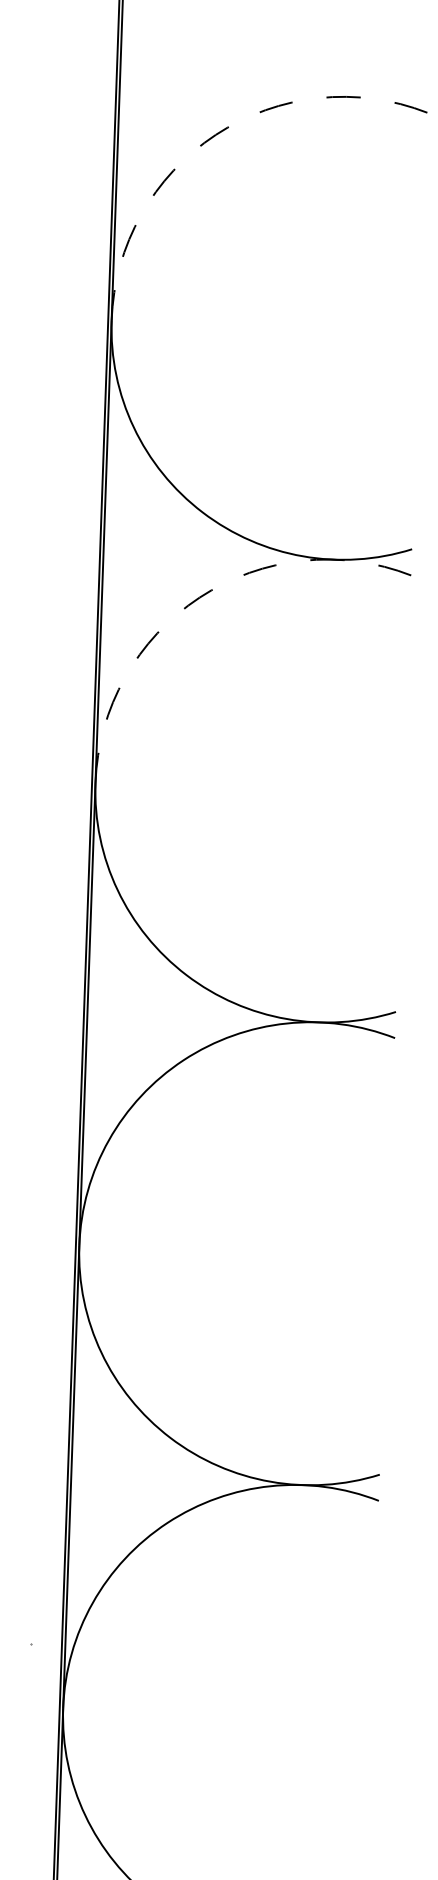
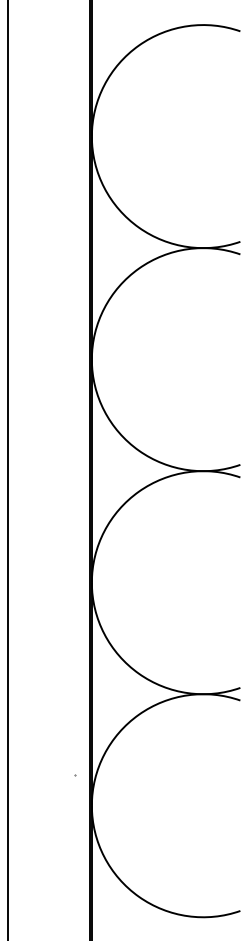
arc: (214, 134) -> (138, 45), dashed -> solid
arc: (198, 597) -> (138, 268), dashed -> solid

